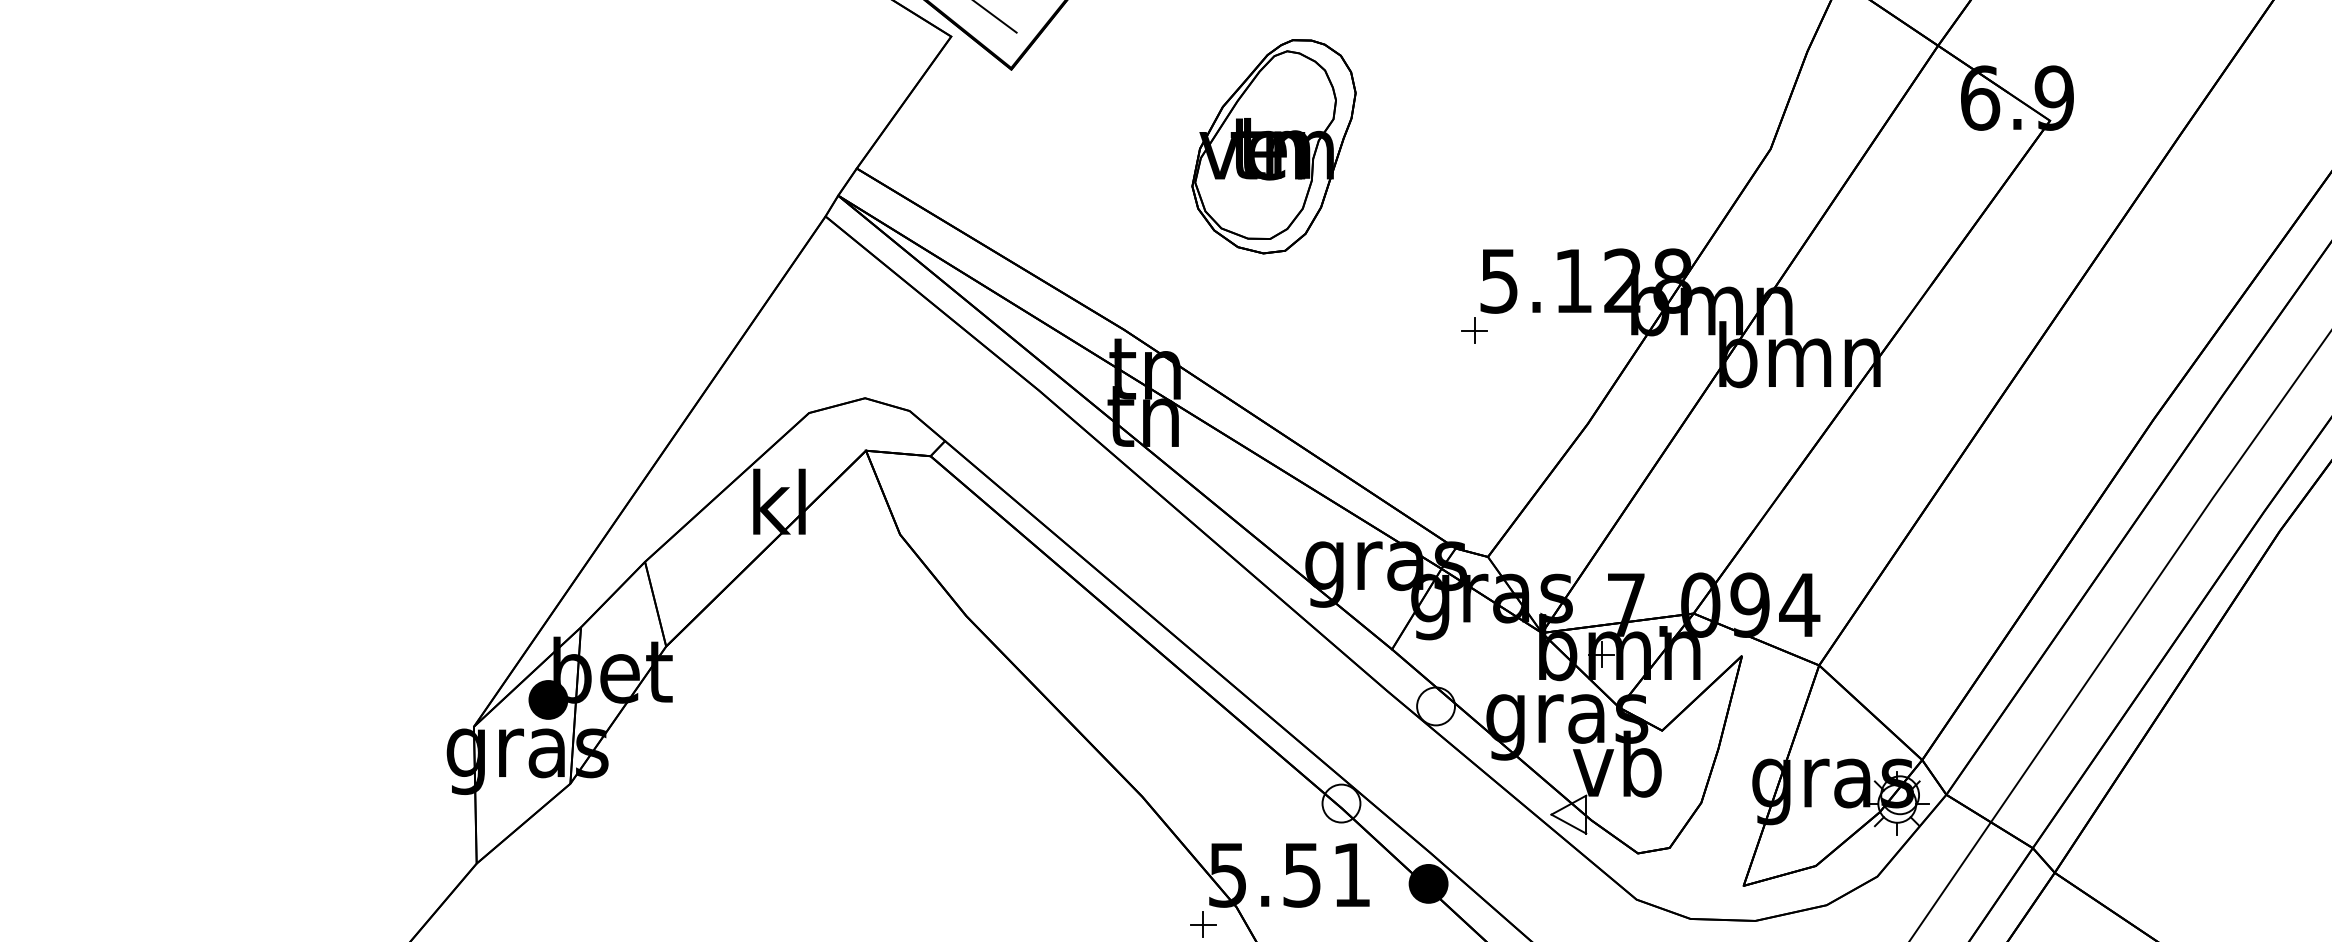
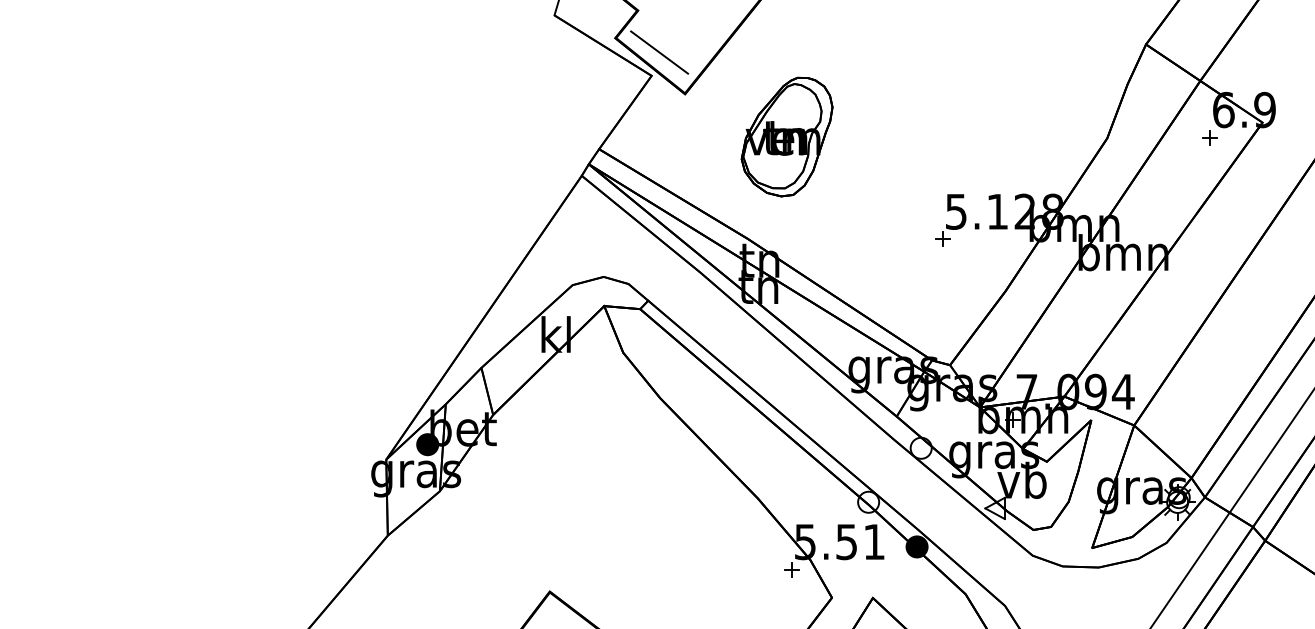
part: (1272, 145) -> (786, 136), moved
part: (1954, 147) -> (1209, 137), added

